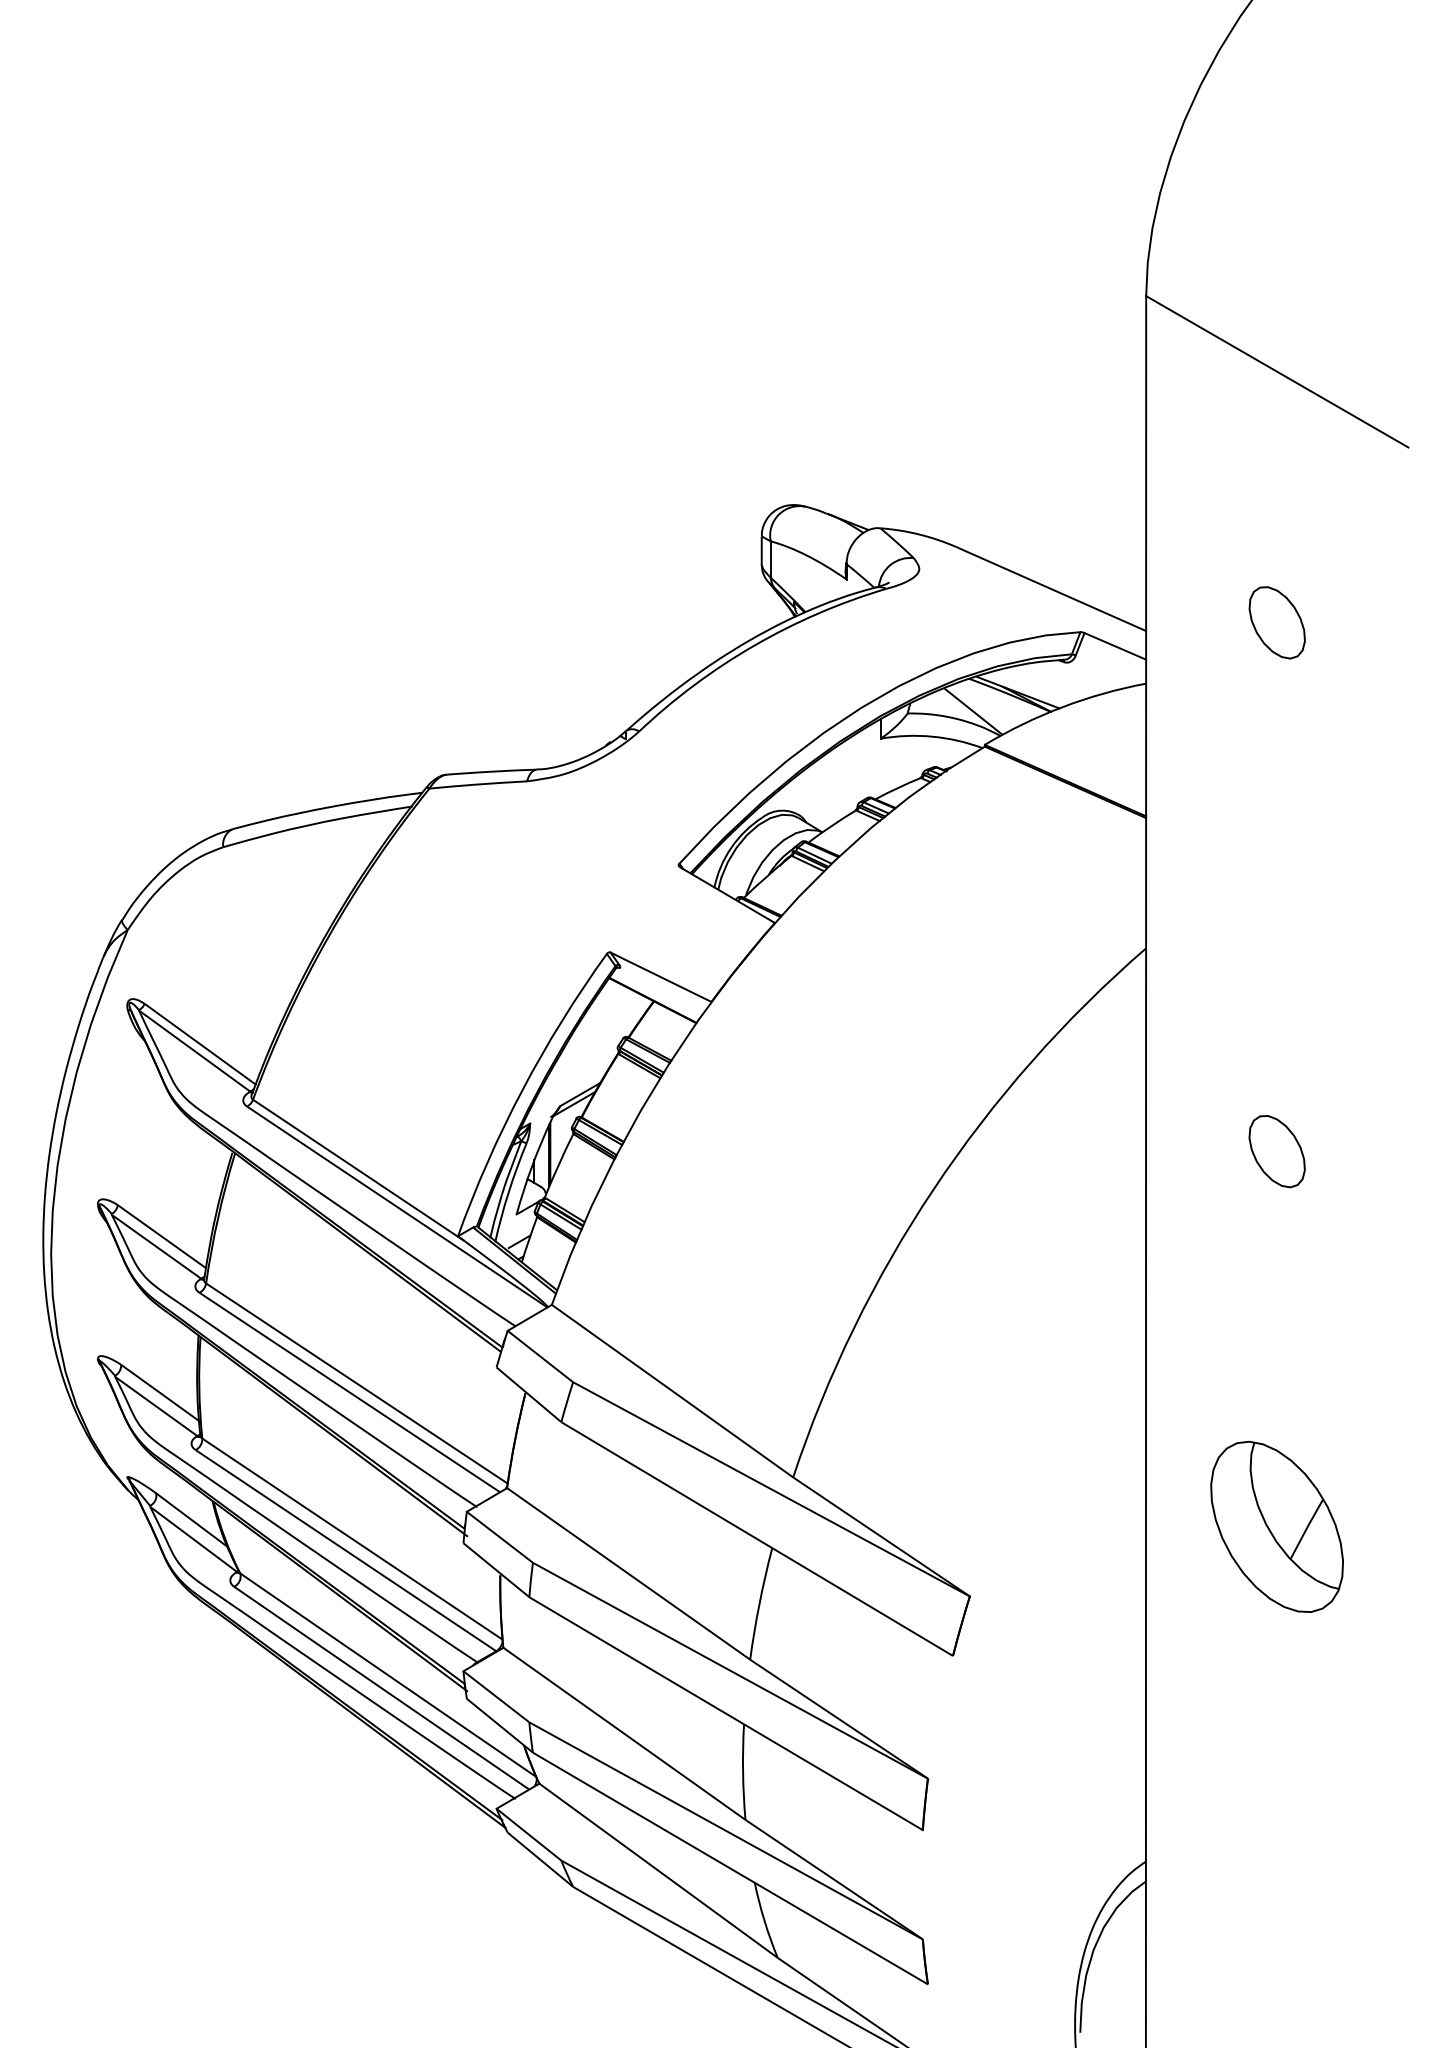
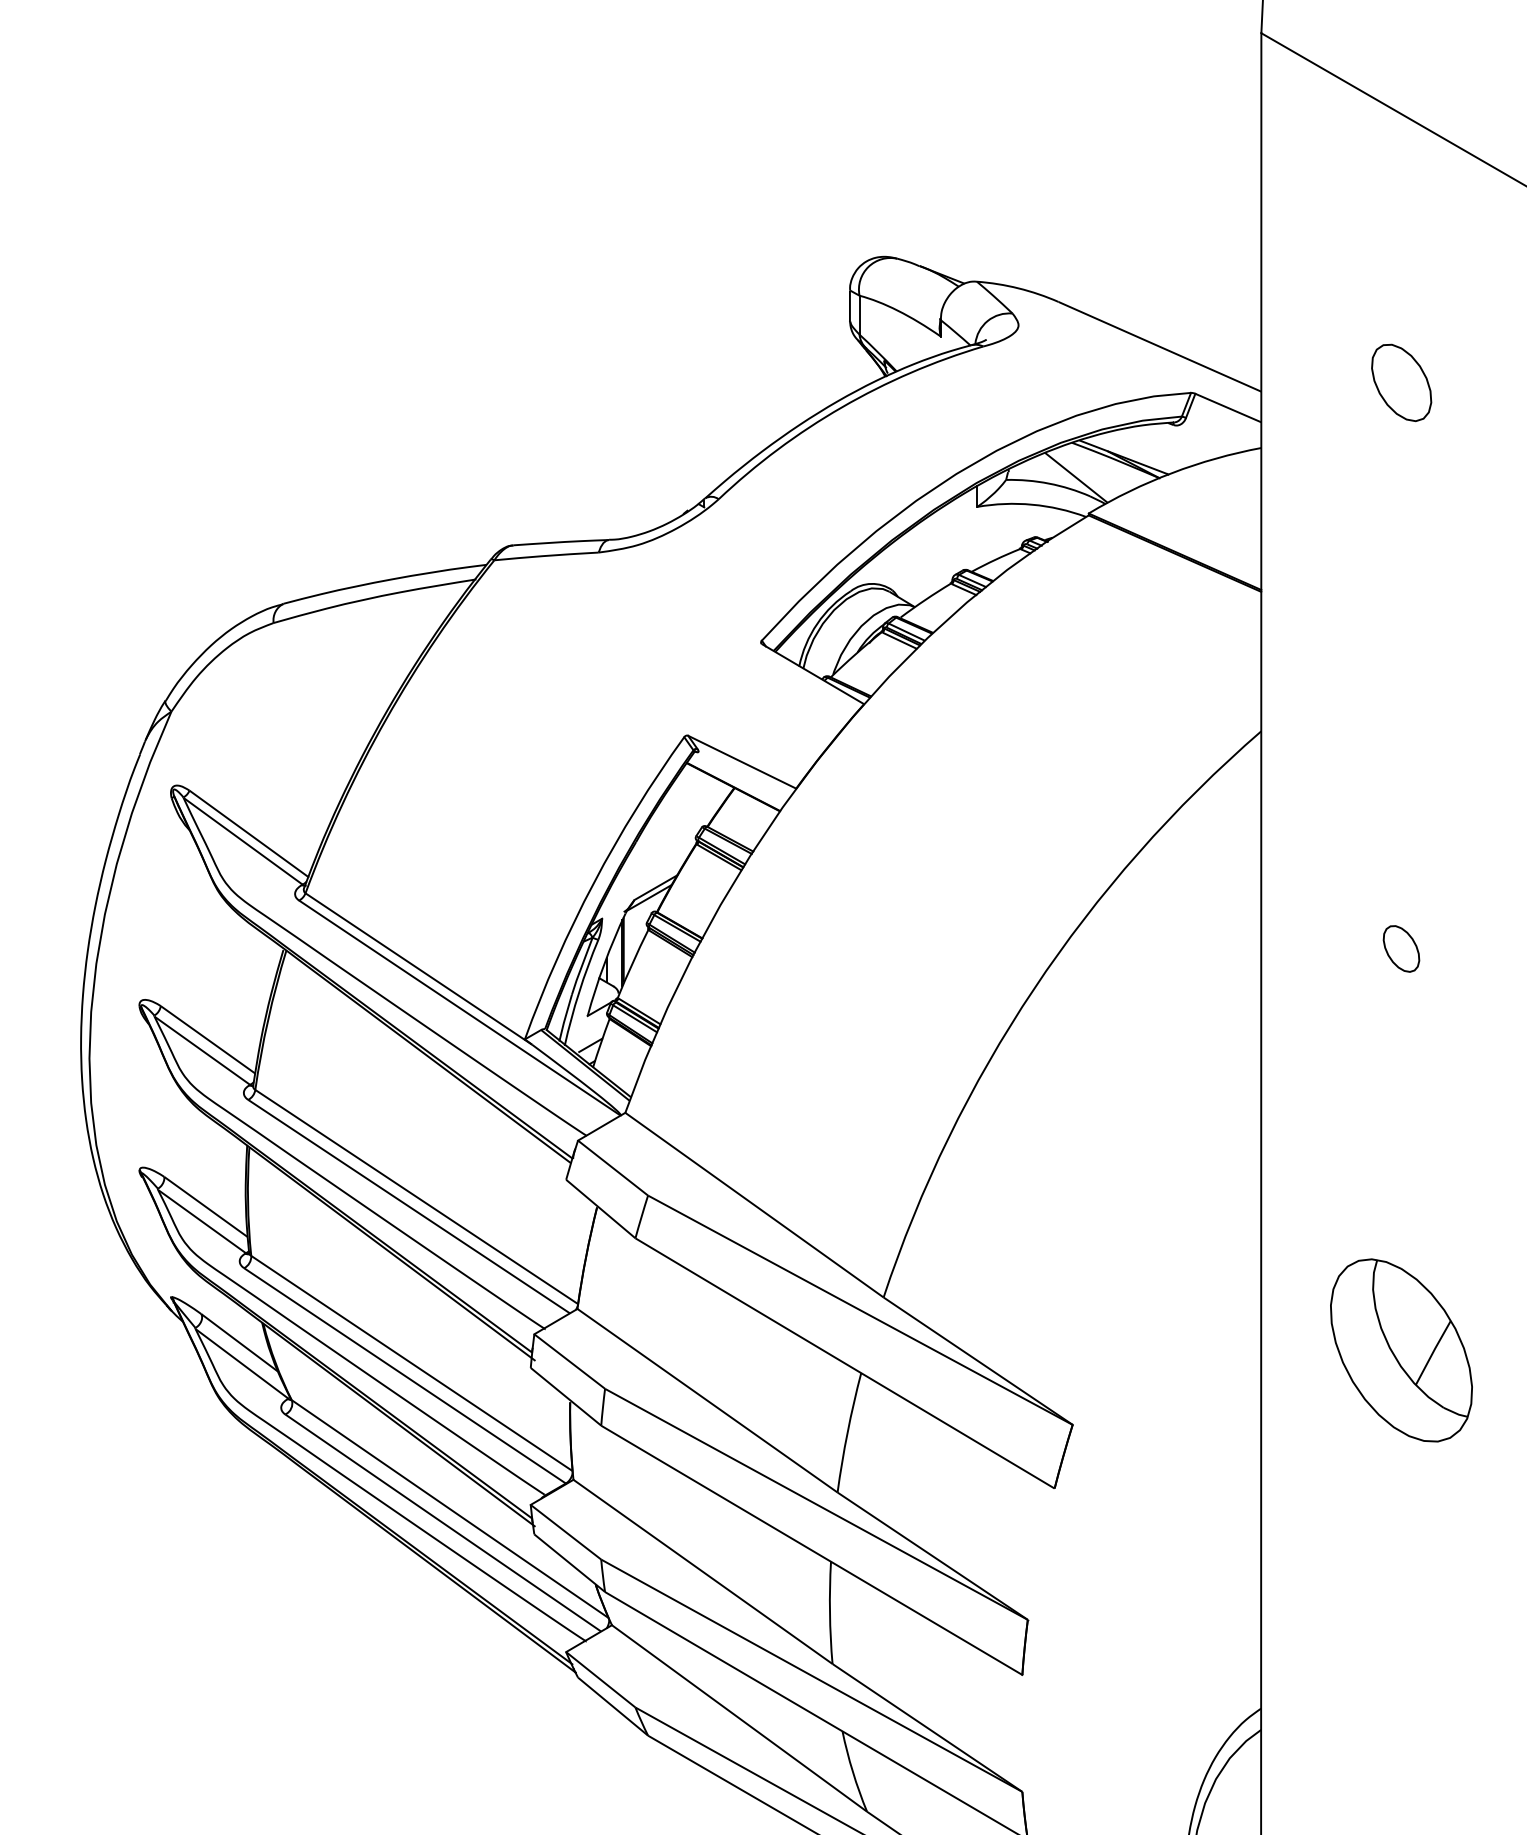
part: (1276, 1151) -> (1400, 948), size x0.6

